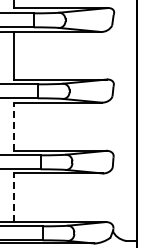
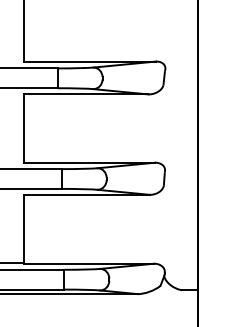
line: (13, 126) -> (23, 128), dashed -> solid
line: (13, 197) -> (23, 228), dashed -> solid

